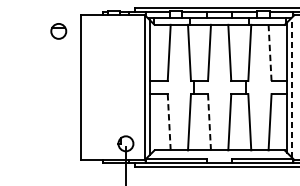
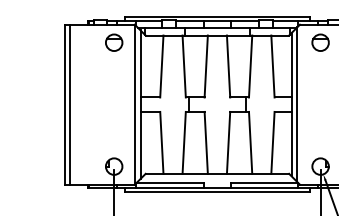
part: (59, 31) -> (114, 42), moved
line: (269, 53) -> (272, 67), dashed -> solid
line: (86, 87) -> (70, 104), added
line: (292, 87) -> (297, 104), dashed -> solid
line: (168, 121) -> (161, 142), dashed -> solid
line: (209, 121) -> (206, 142), dashed -> solid

